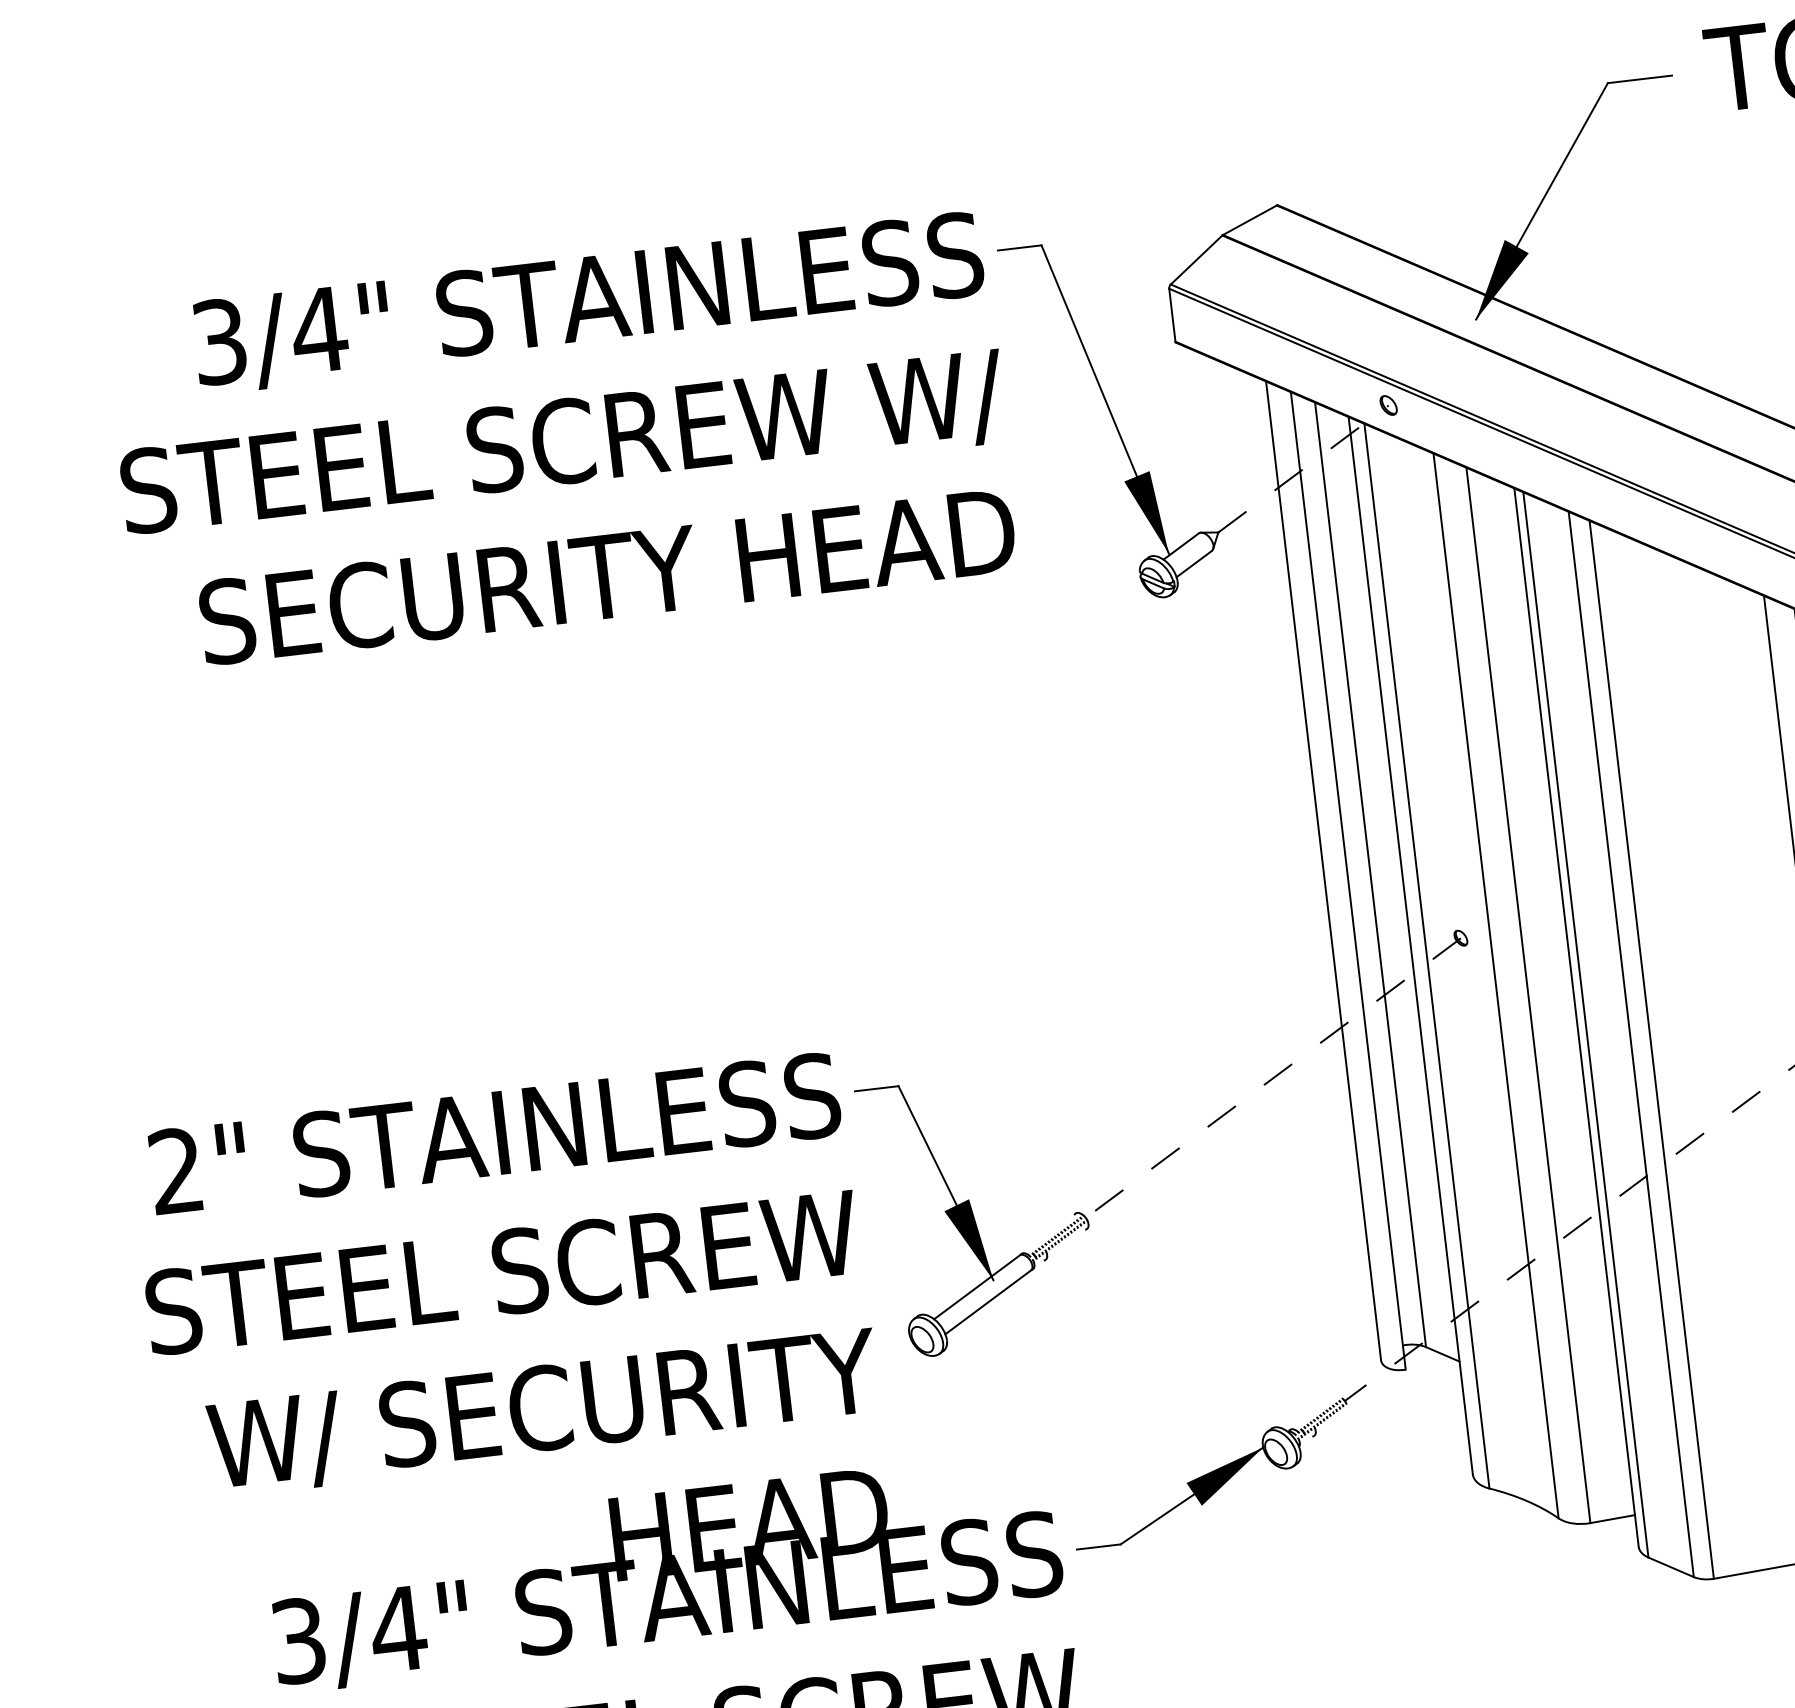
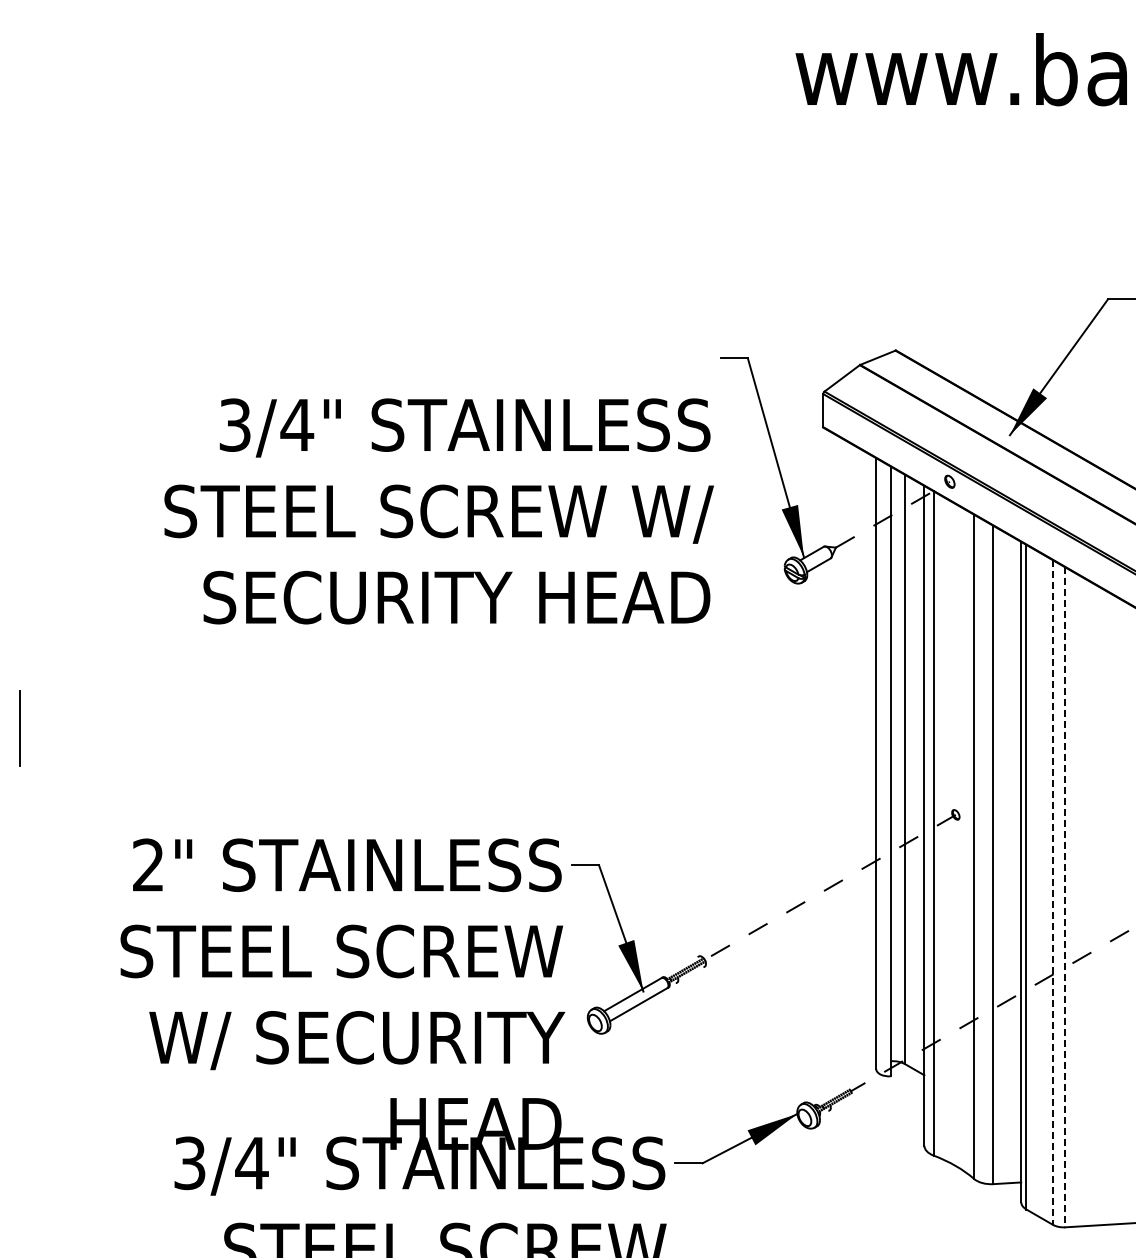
text: (561, 441) -> (438, 511), moved
line: (1630, 1046) -> (1052, 893), solid -> dashed
line: (1652, 1050) -> (1065, 897), solid -> dashed

